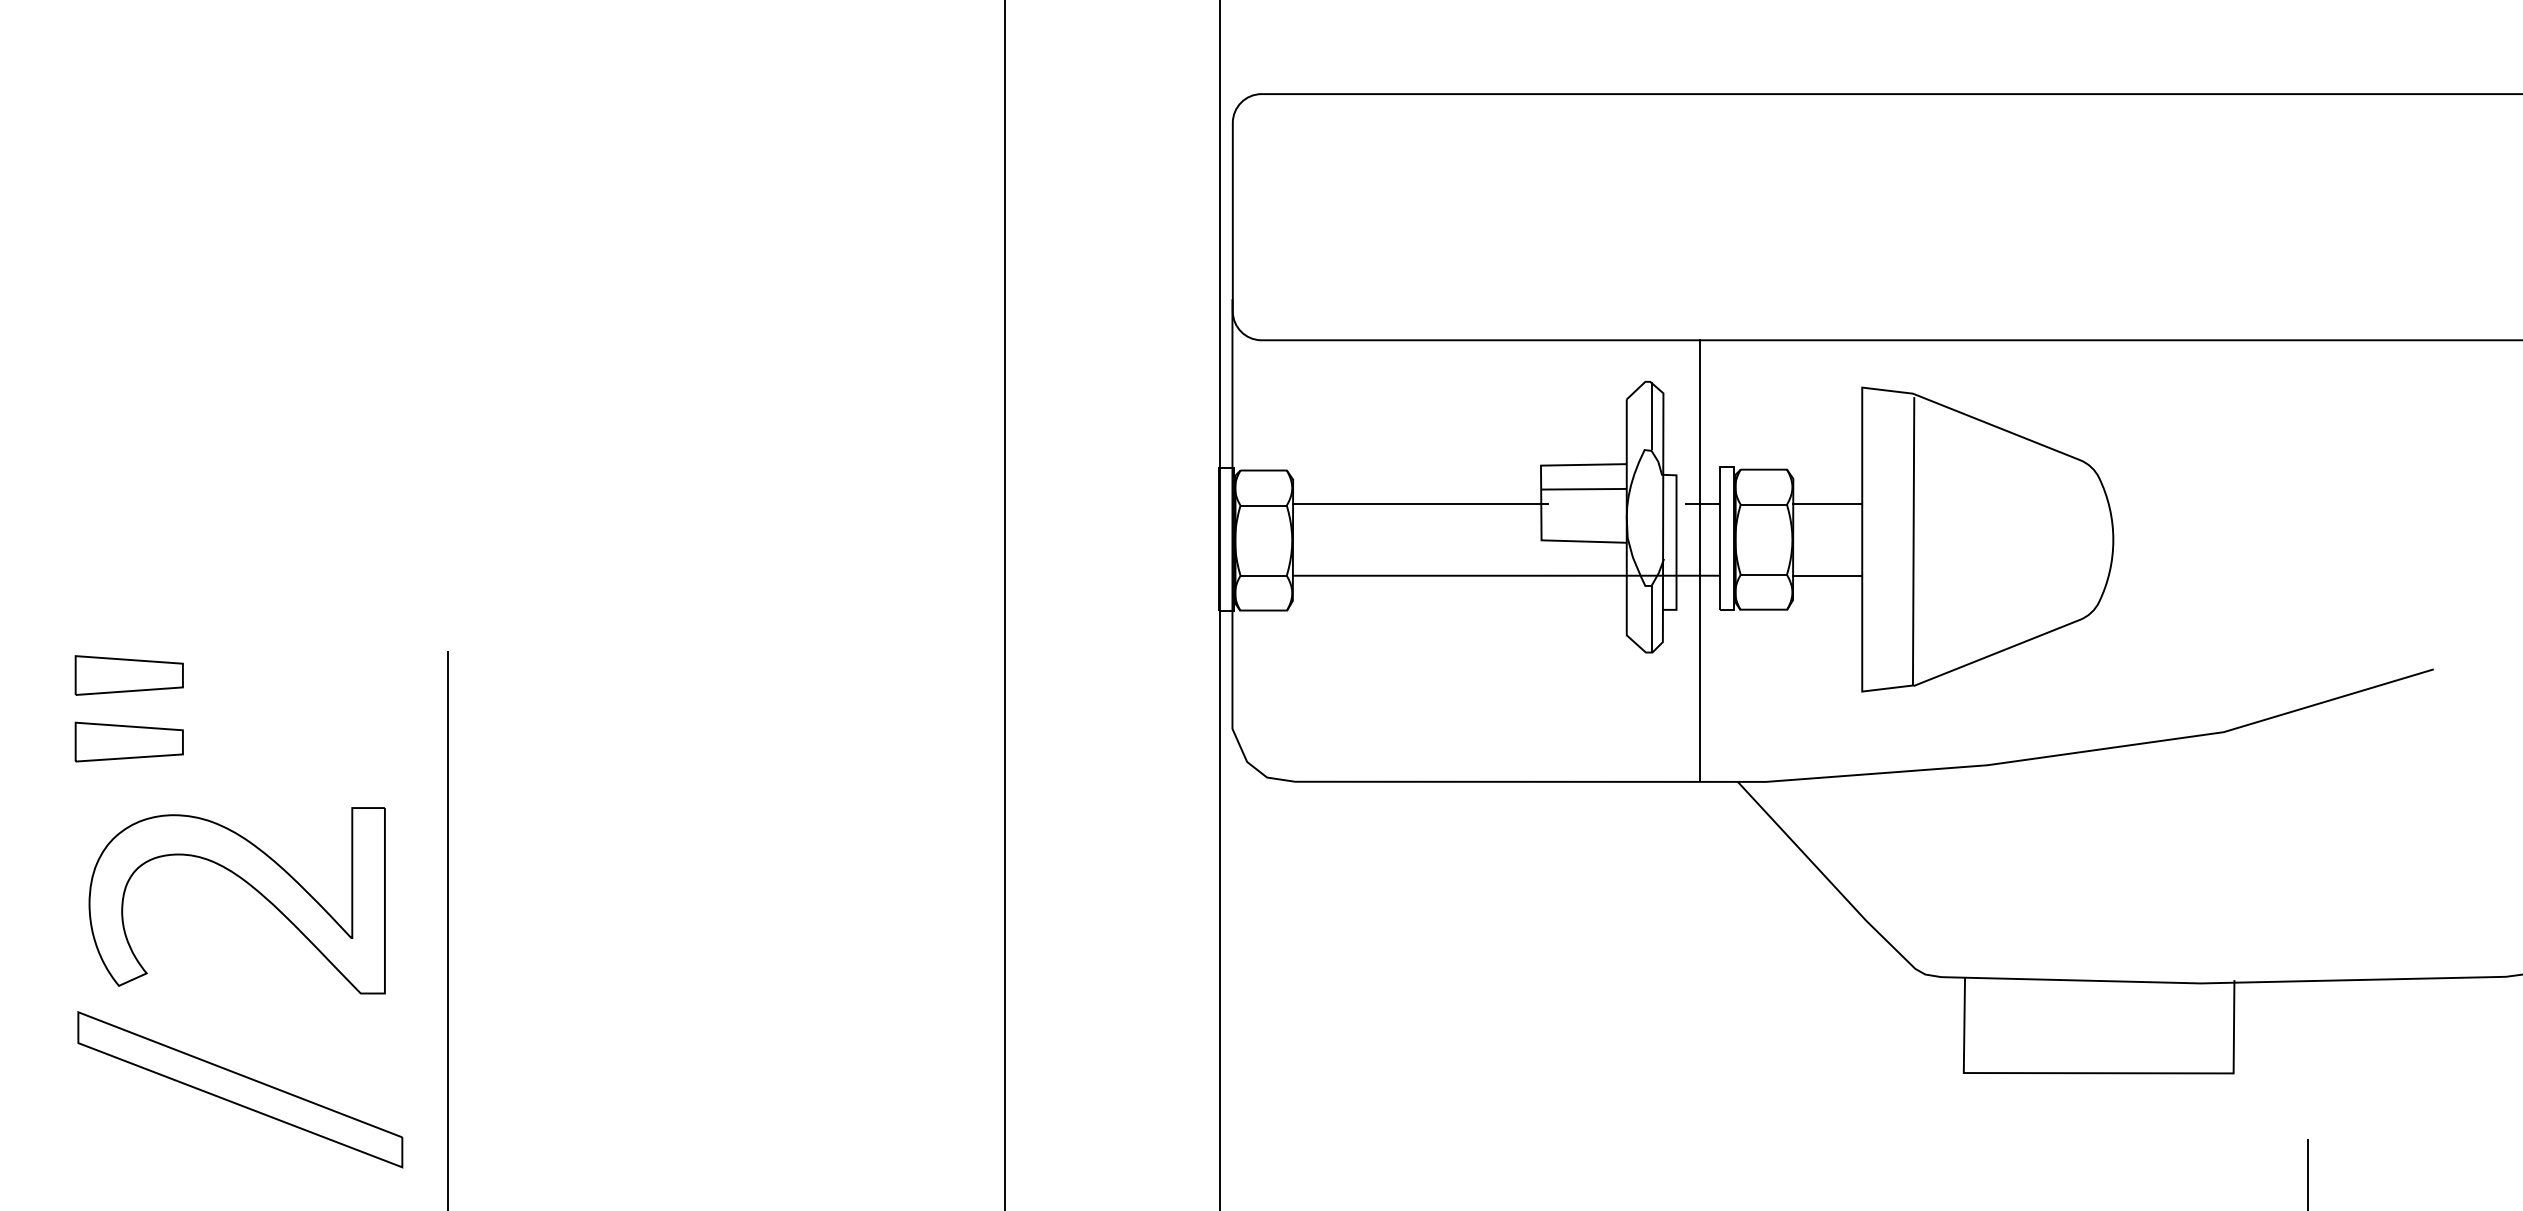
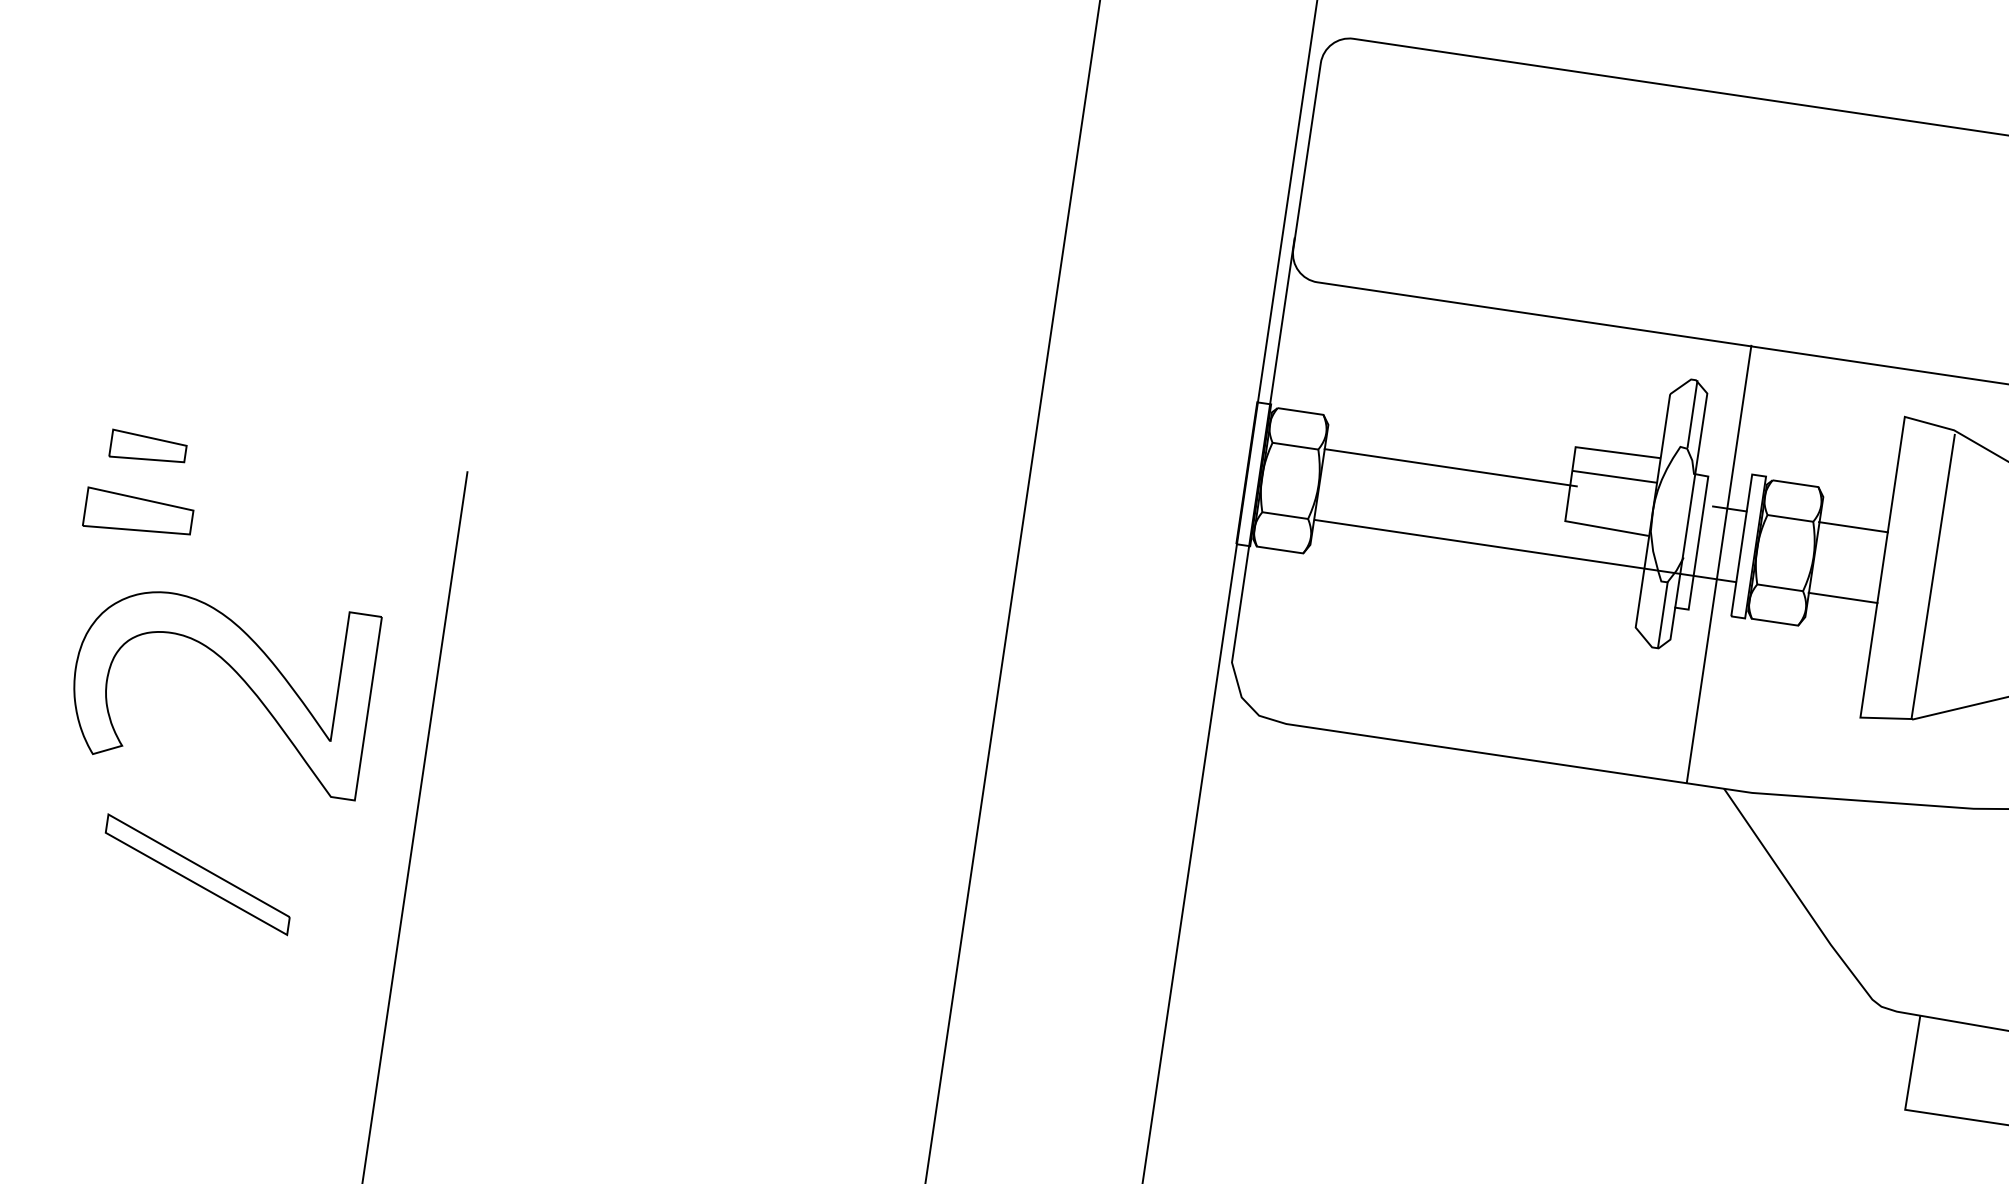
part: (128, 675) -> (147, 448), size x0.7
part: (240, 1089) -> (197, 874), size x0.6

